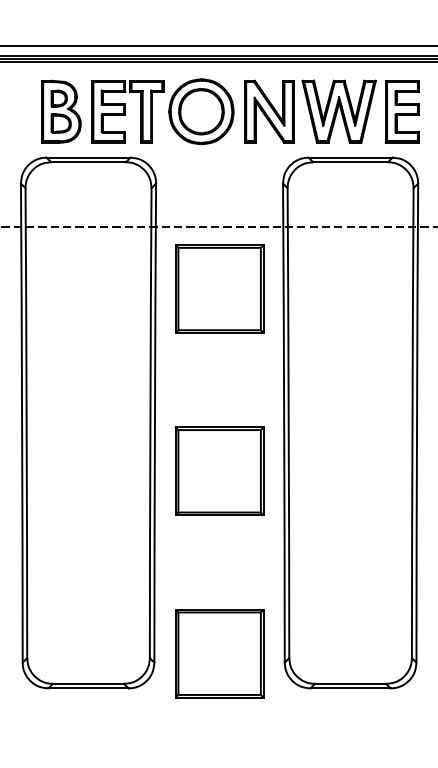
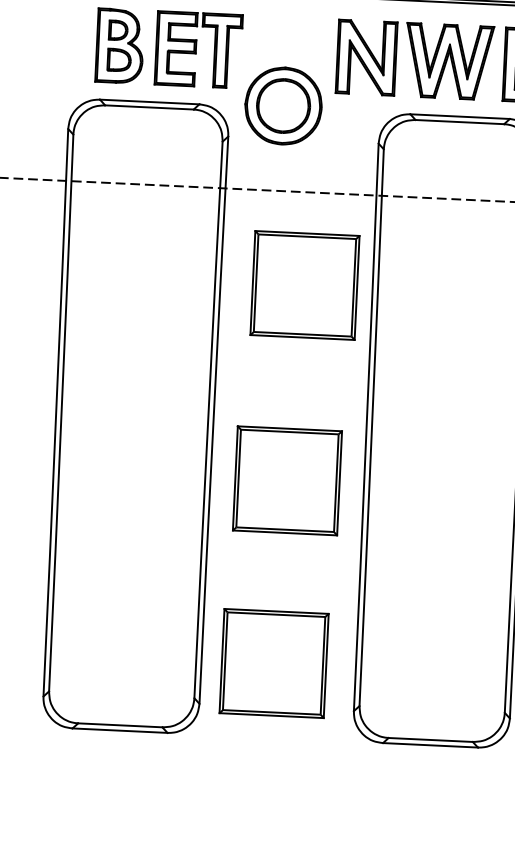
part: (201, 111) -> (283, 105), moved
part: (219, 288) -> (304, 284), moved
part: (219, 653) -> (273, 663), moved

